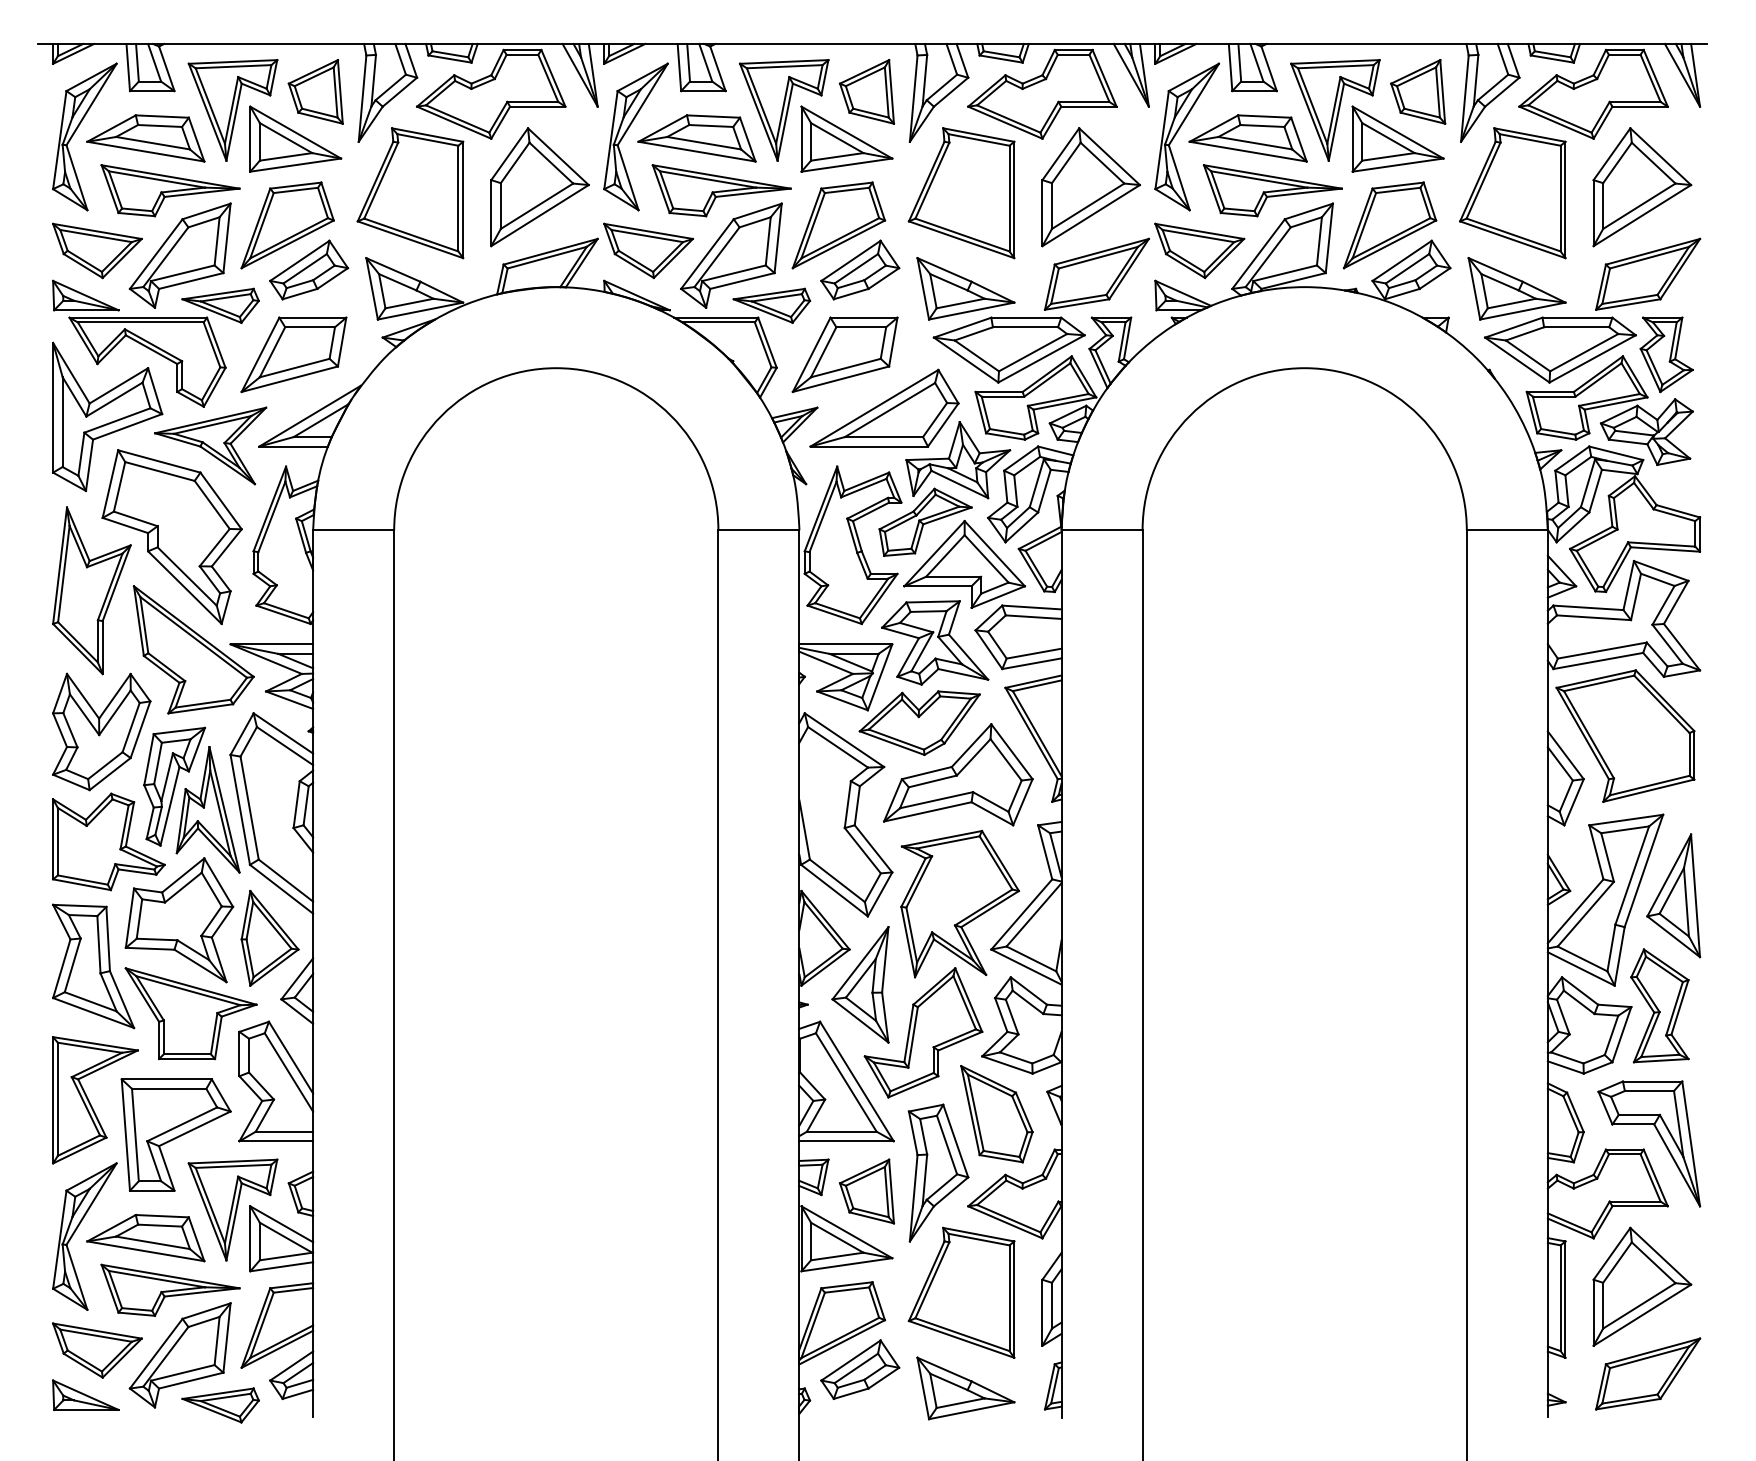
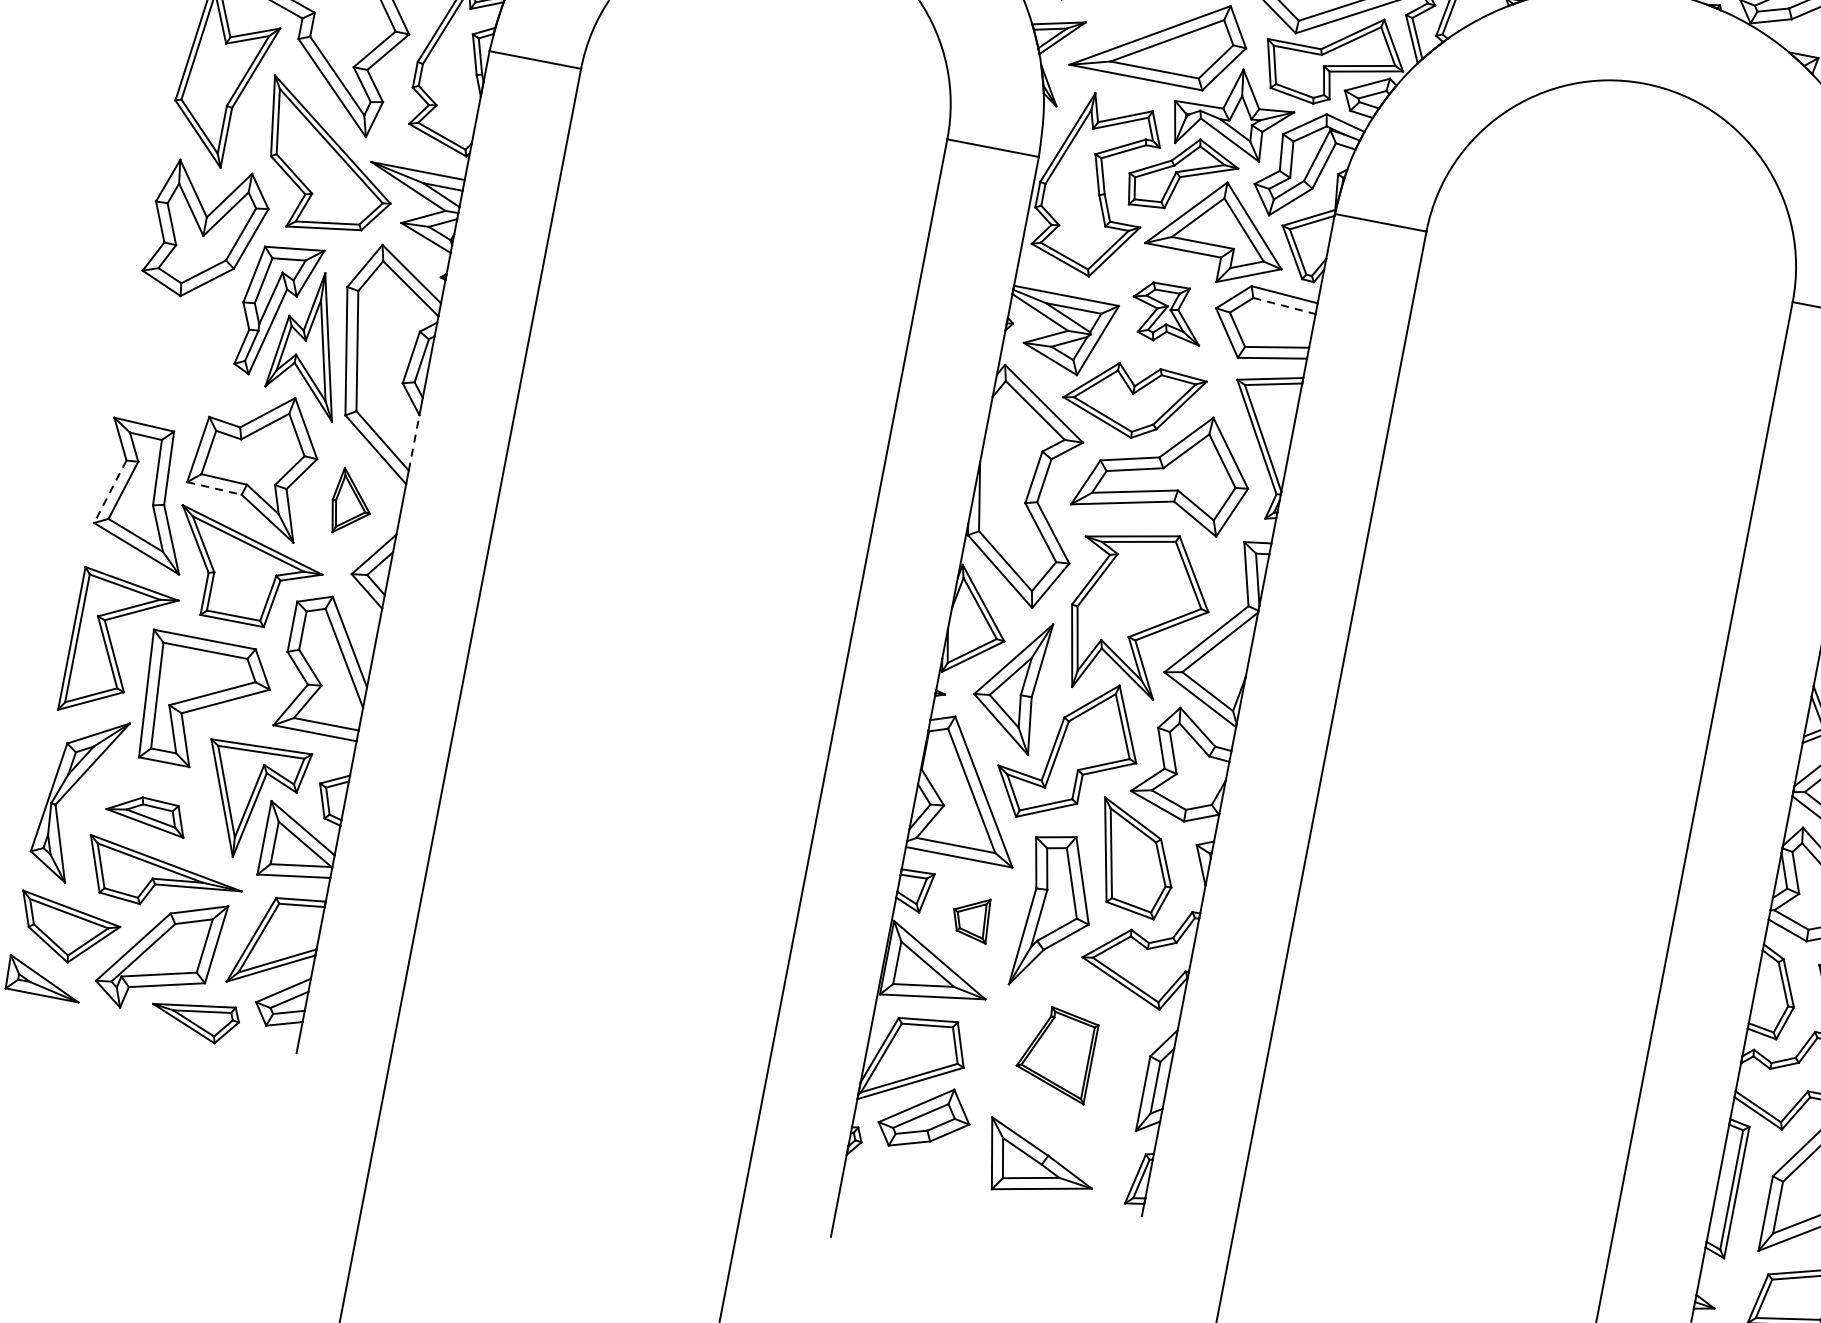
line: (1033, 617) -> (1284, 306), solid -> dashed
part: (935, 642) -> (1168, 313), size x0.6
part: (108, 841) -> (190, 358), removed
line: (313, 877) -> (414, 443), solid -> dashed
part: (269, 937) -> (351, 501), size x0.6
line: (150, 948) -> (214, 488), solid -> dashed
line: (61, 968) -> (110, 491), solid -> dashed
part: (866, 1191) -> (970, 918), size x0.6
part: (145, 1238) -> (146, 814), size x0.6
part: (961, 1292) -> (1056, 1053), size x0.6

